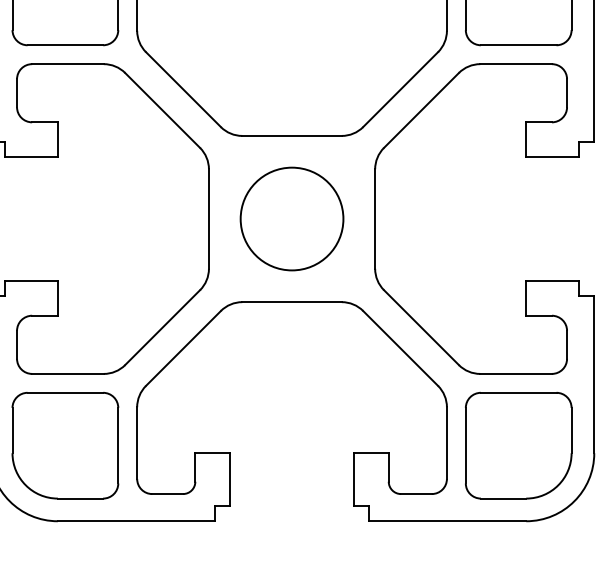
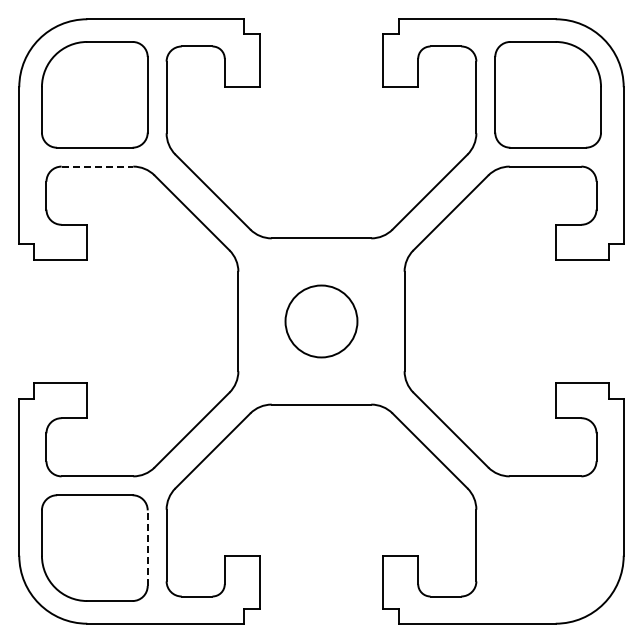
line: (68, 64) -> (97, 166), solid -> dashed
circle: (292, 219) -> (321, 321), size x0.7
part: (518, 445) -> (547, 547), removed
line: (118, 446) -> (147, 548), solid -> dashed

